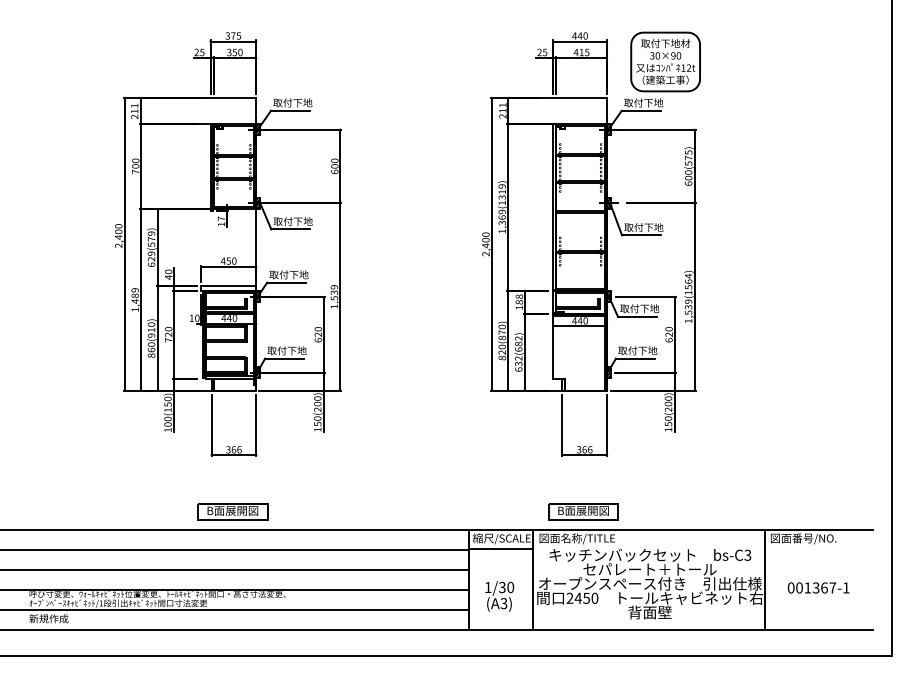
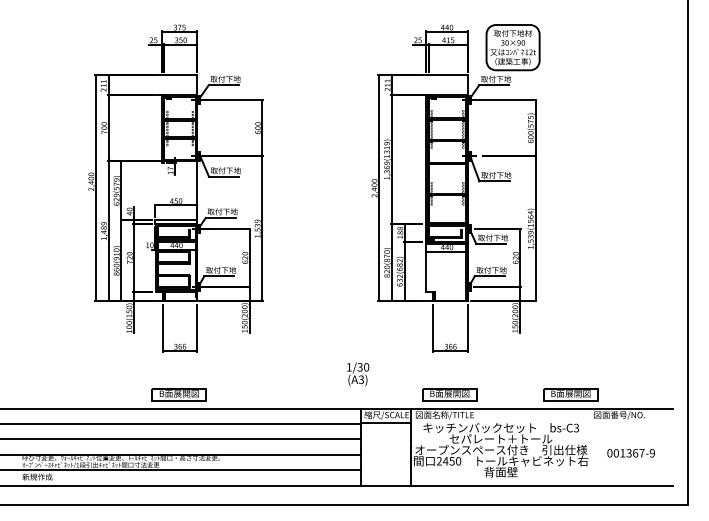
part: (740, 511) -> (570, 394), added
line: (765, 579) -> (590, 446), removed
text: (845, 587) -> (651, 452), 001367-1 -> 001367-9
text: (499, 596) -> (357, 374), moved

